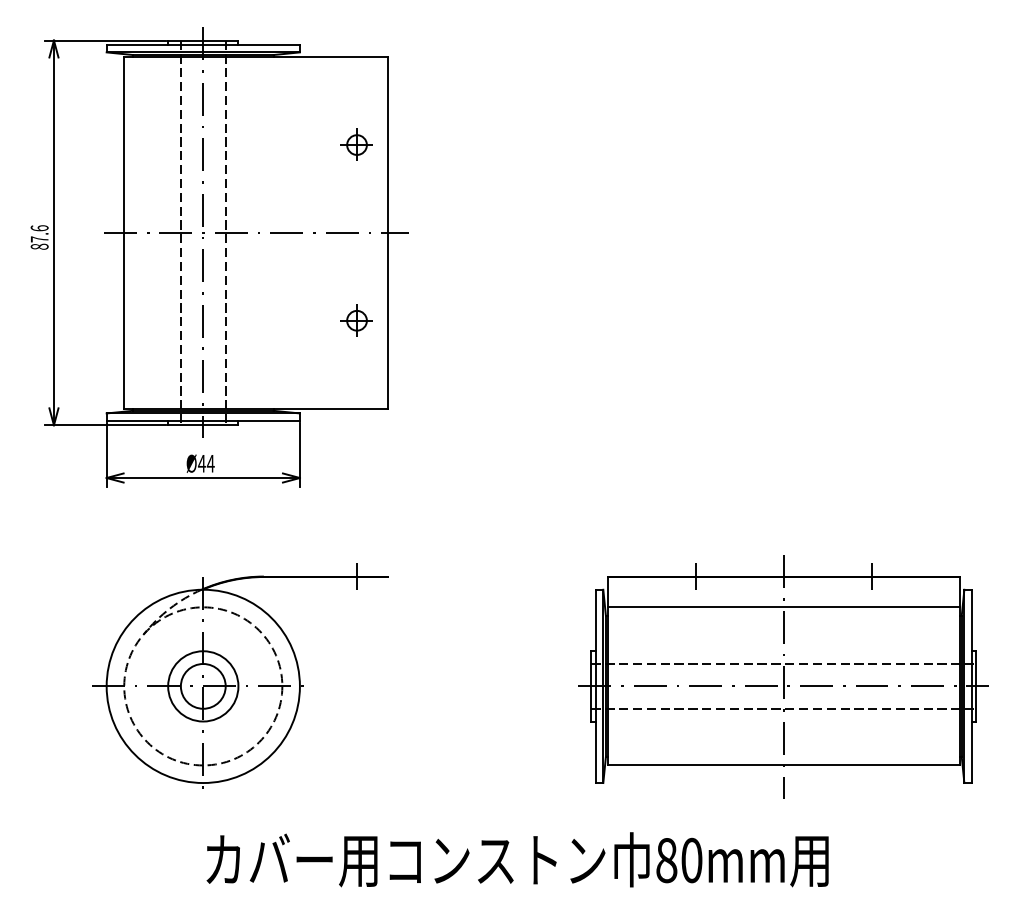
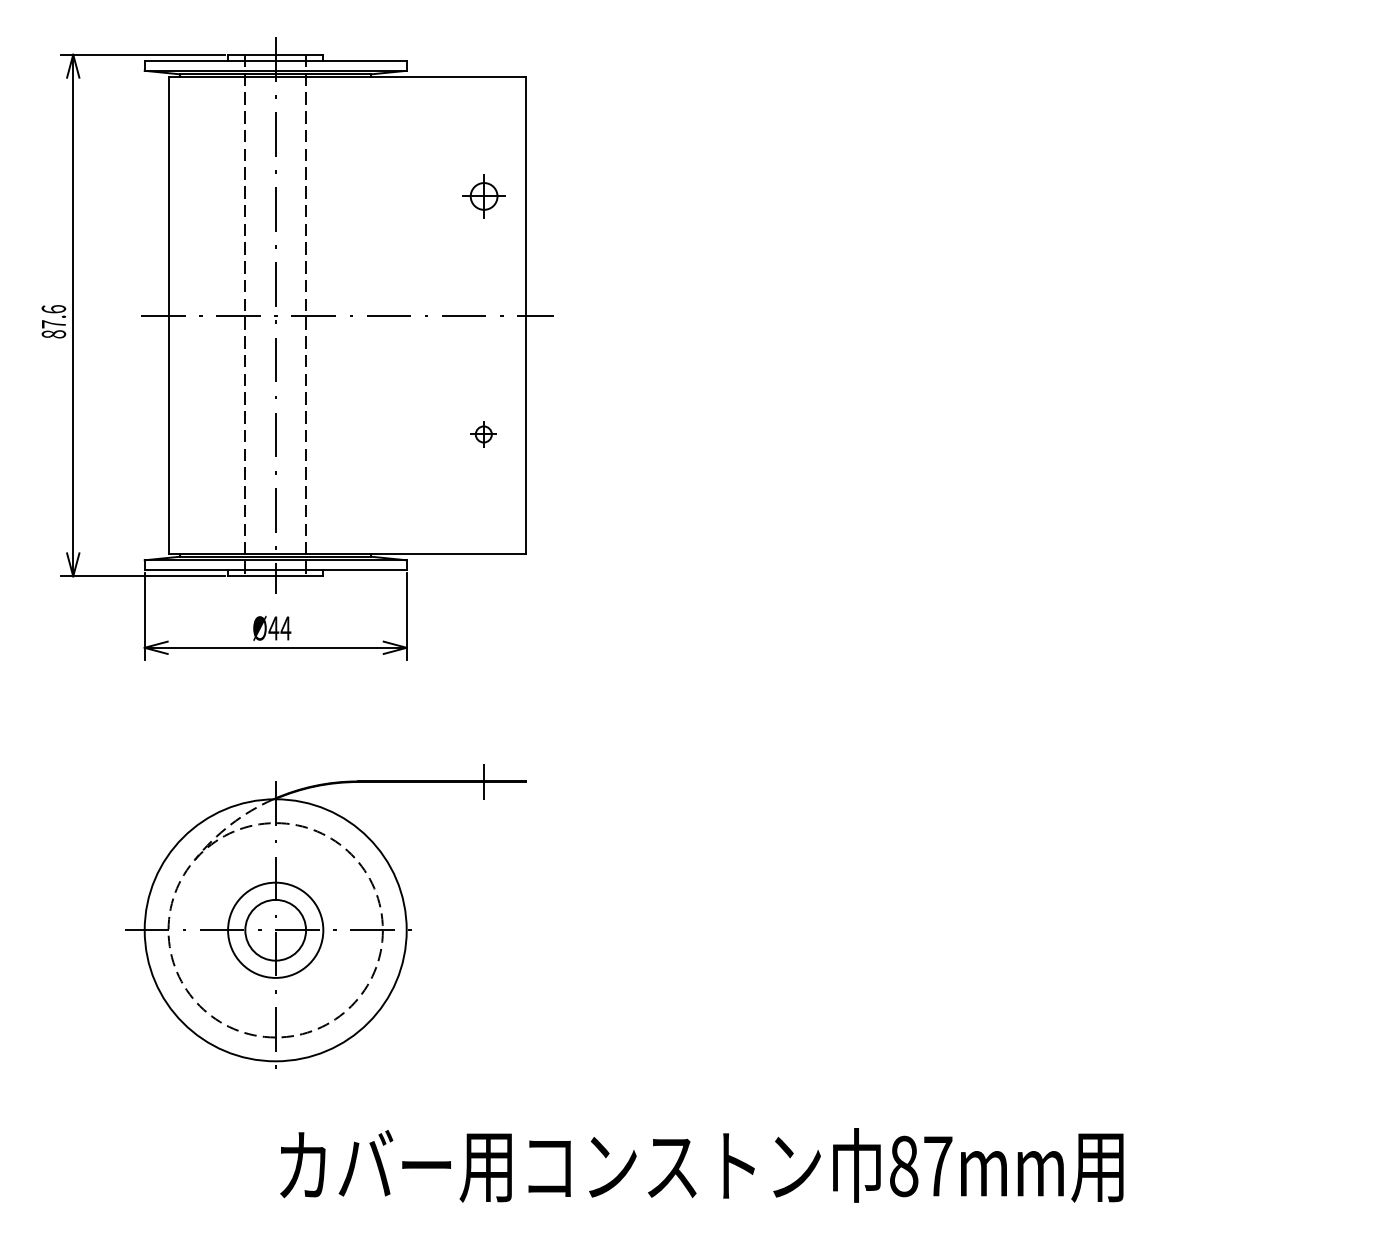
part: (356, 320) -> (483, 434), size x0.6
part: (783, 676) -> (1062, 916), removed
text: (691, 860) -> (937, 1166), 80mm -> 87mm

